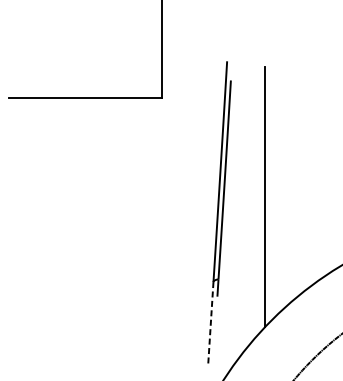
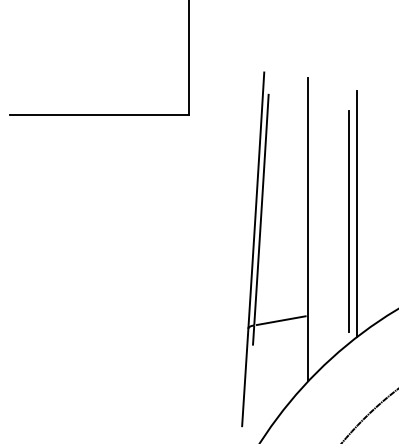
line: (306, 184) -> (356, 214), added
line: (300, 190) -> (349, 221), added
line: (241, 275) -> (280, 320), added
line: (211, 324) -> (245, 377), dashed -> solid

